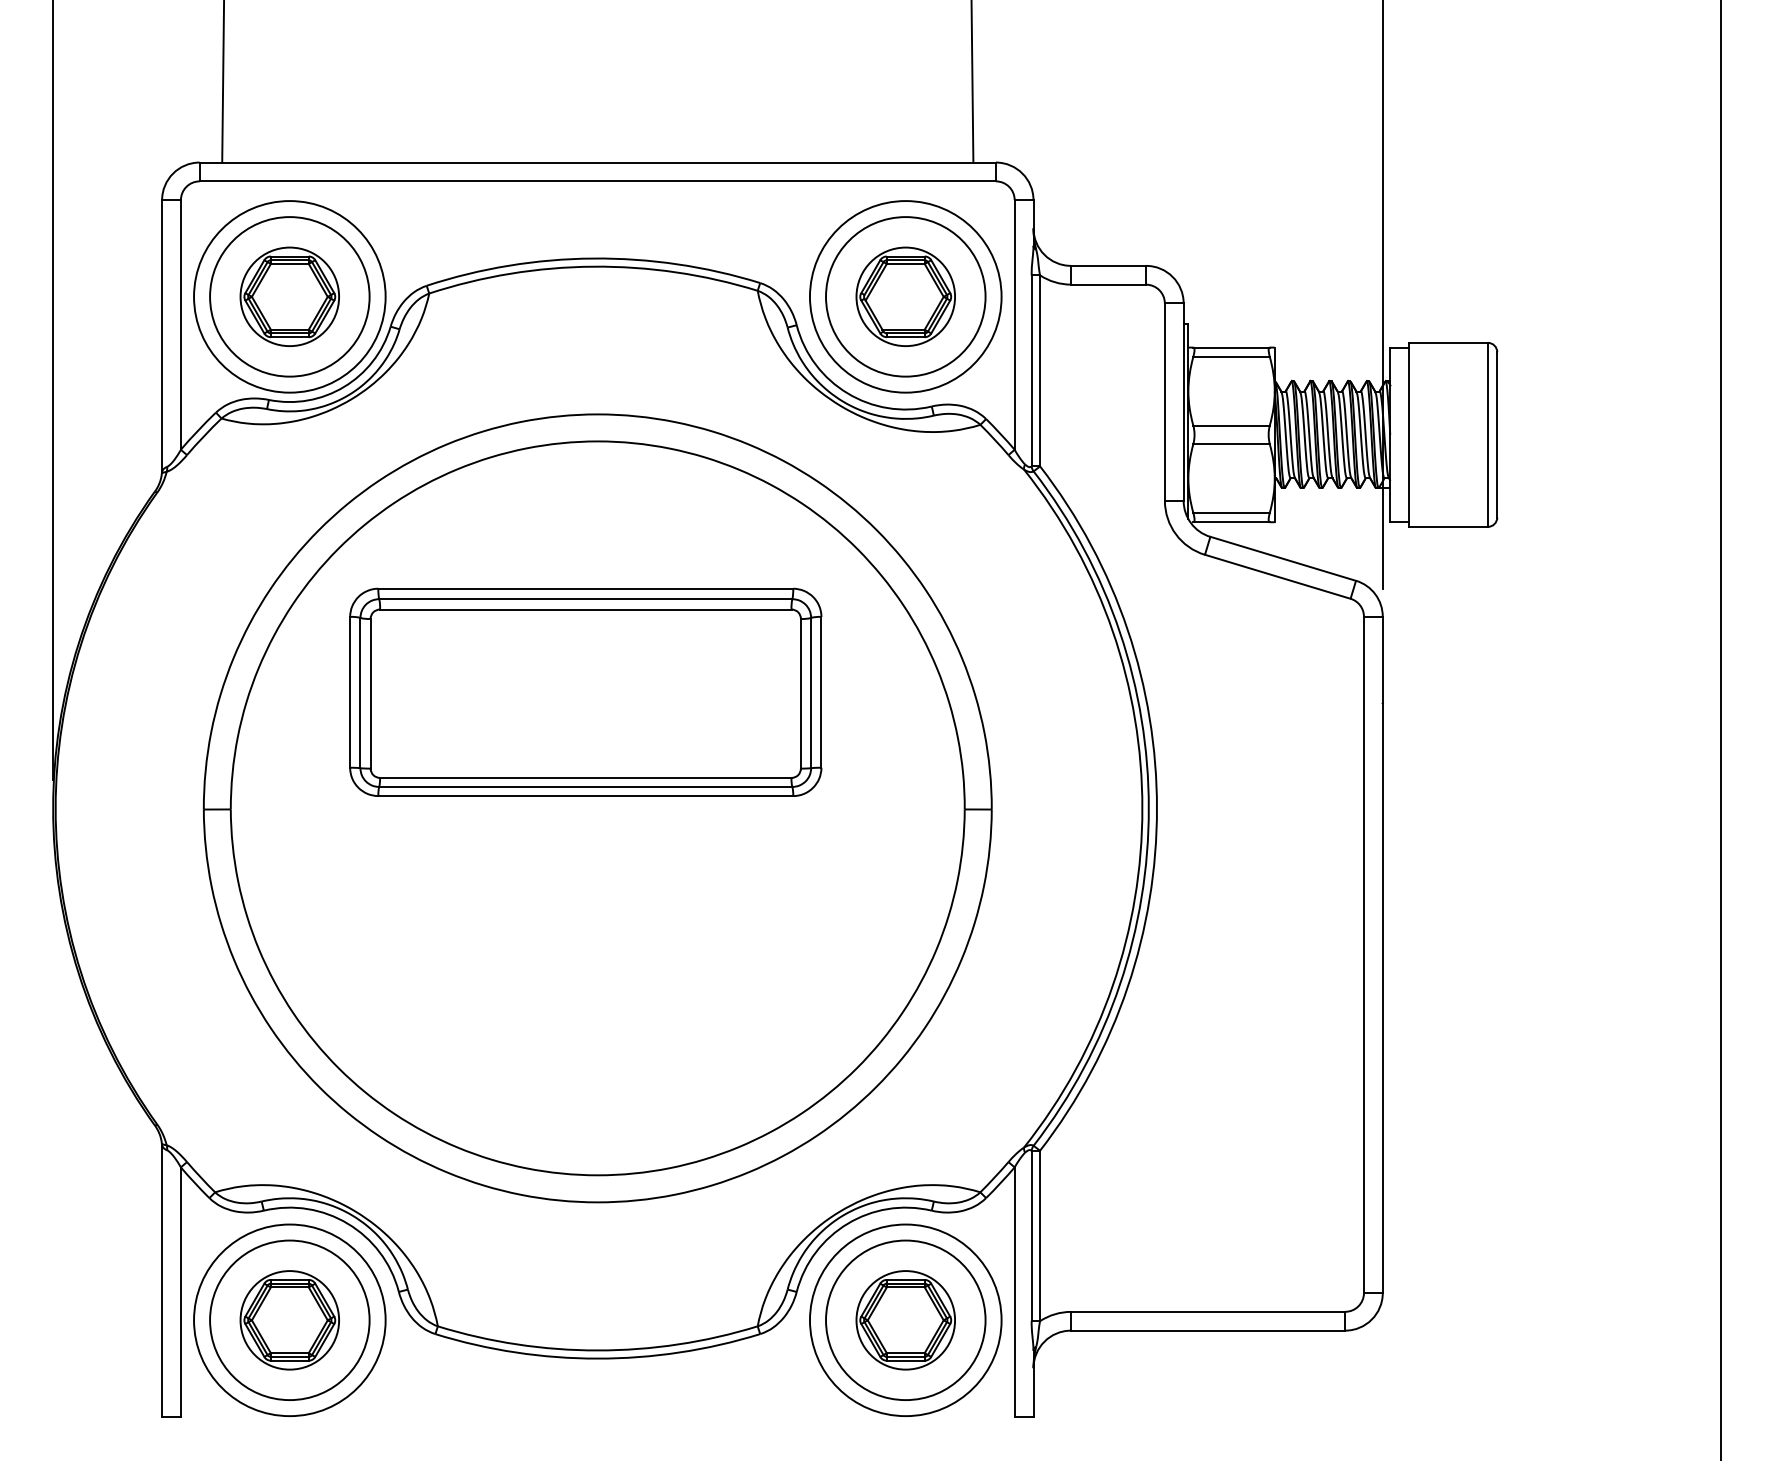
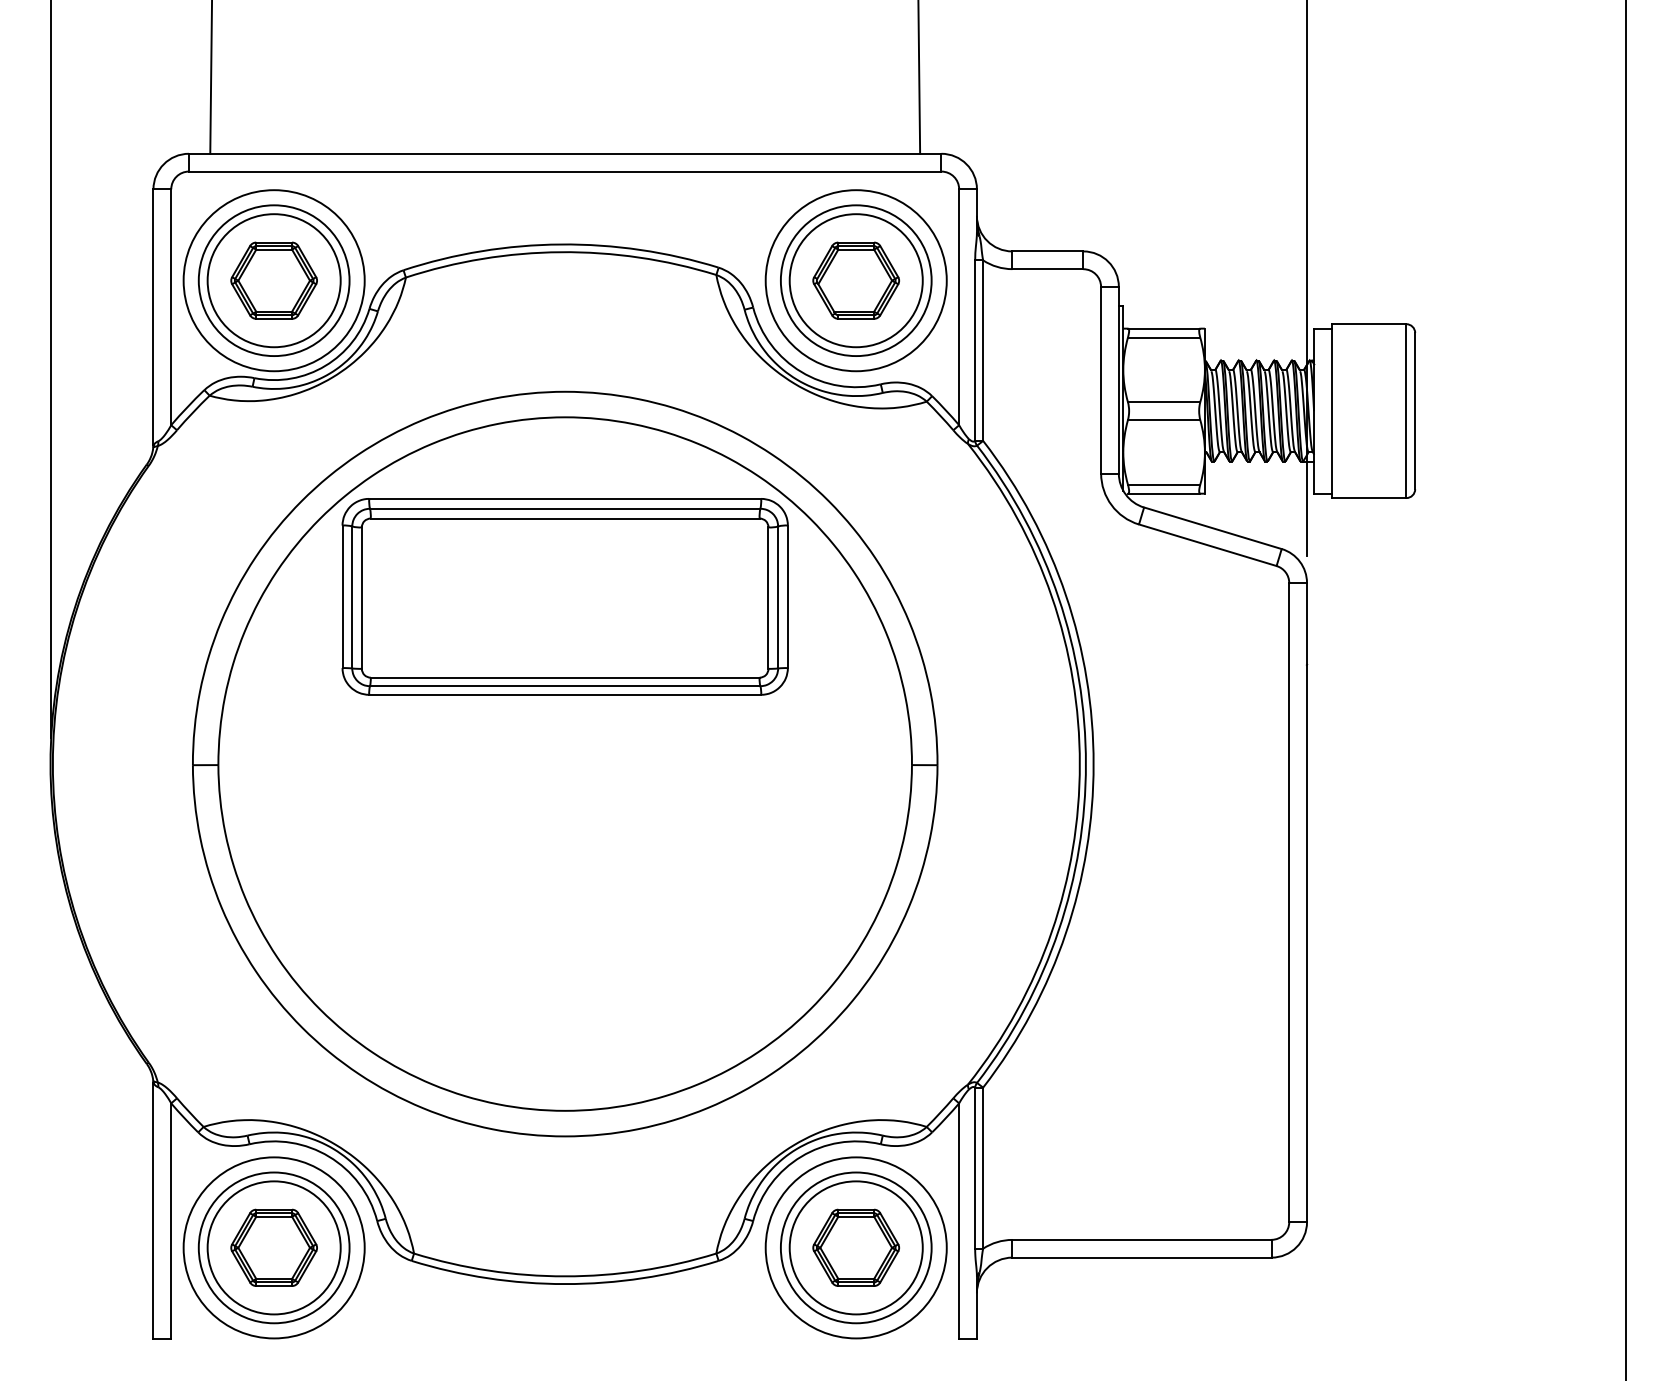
circle: (289, 296) -> (273, 280), size x1.43
circle: (905, 296) -> (855, 280), size x1.43
part: (585, 691) -> (564, 596), moved
circle: (289, 1319) -> (273, 1247), size x1.43
circle: (905, 1319) -> (855, 1247), size x1.43

